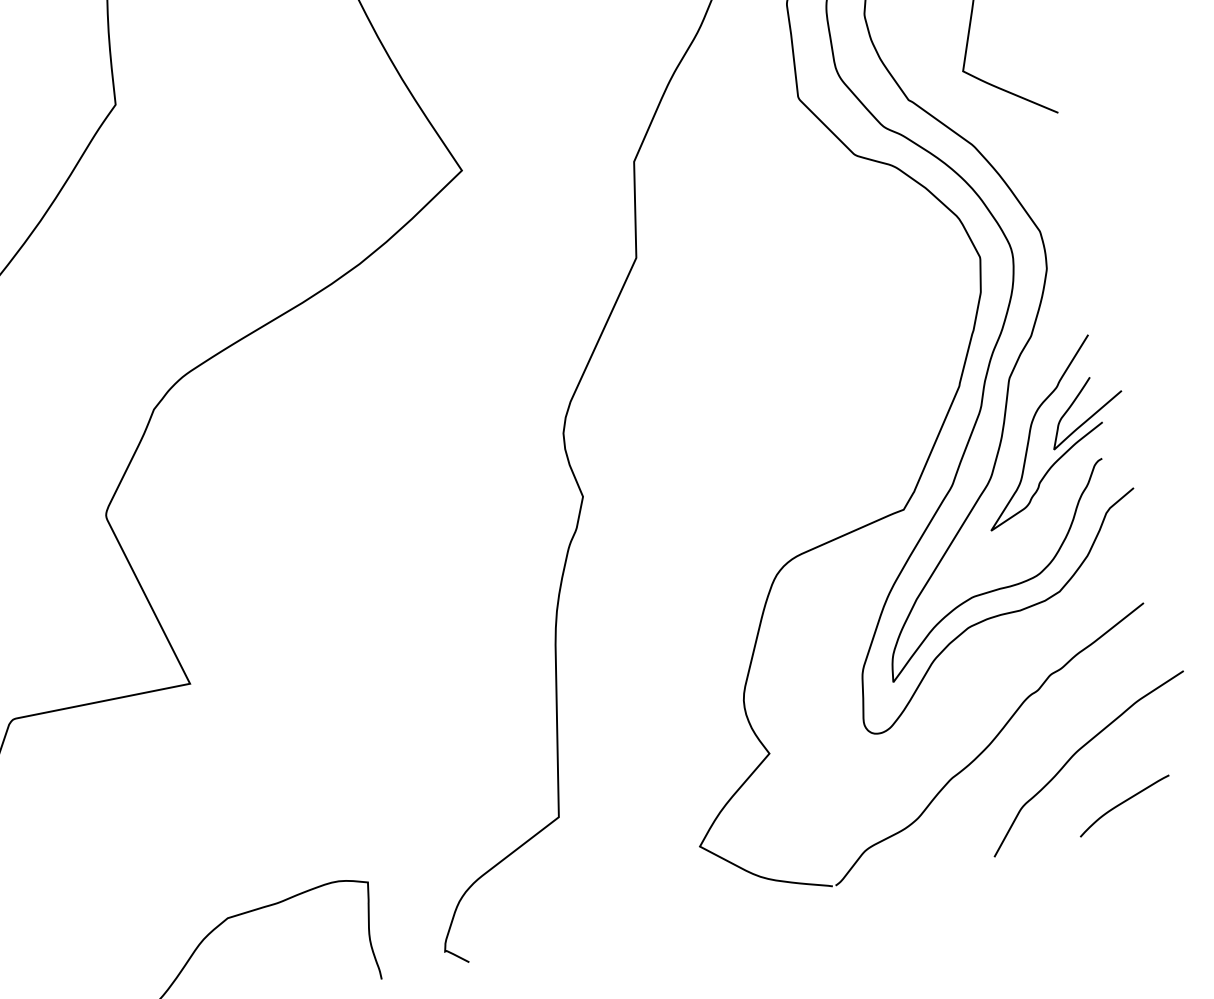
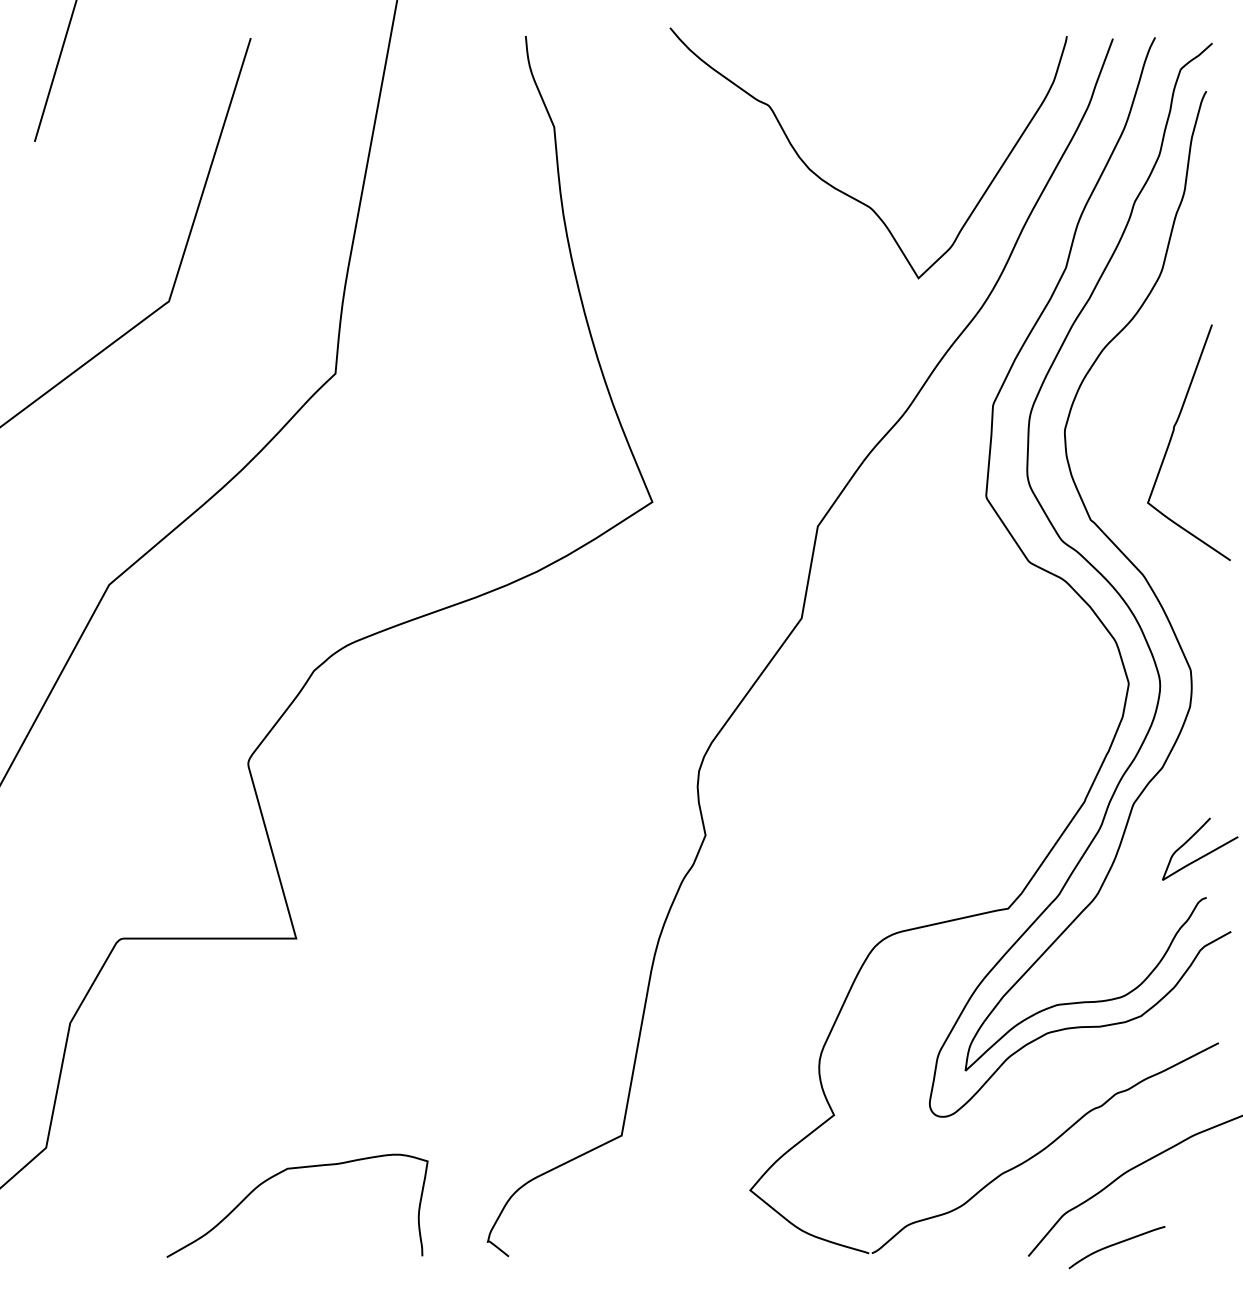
curve: (1031, 430) -> (1144, 857), removed
curve: (1122, 804) -> (1115, 1245), moved

